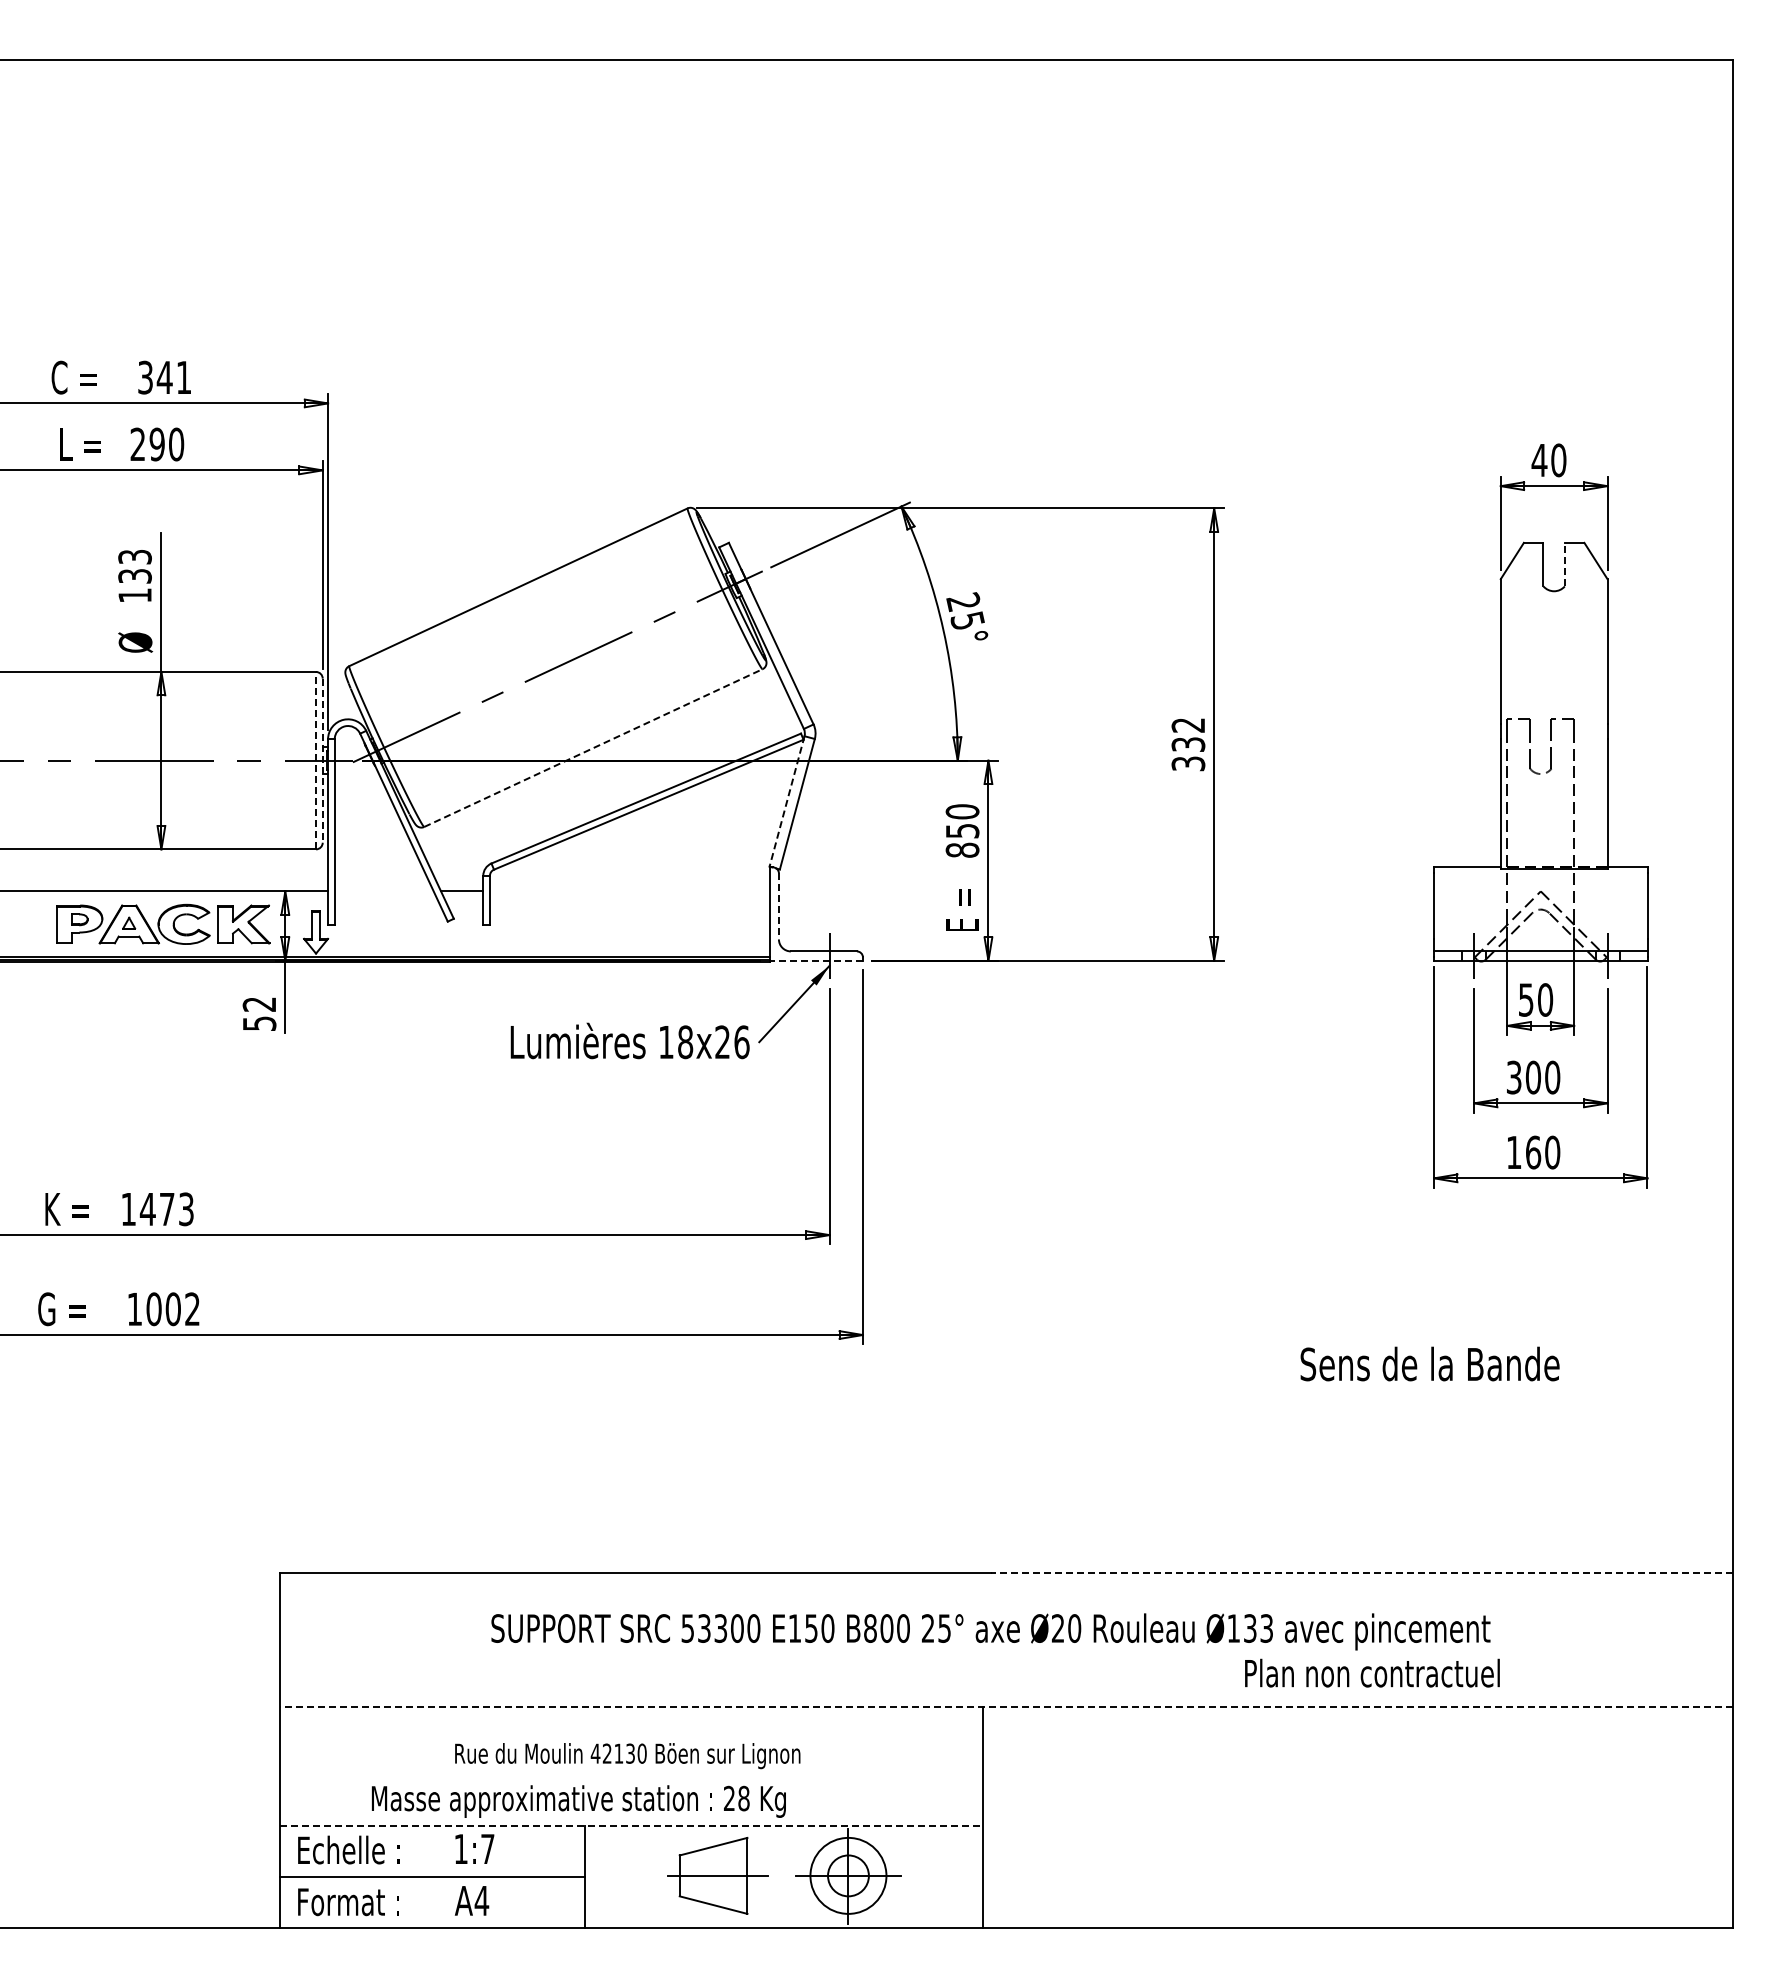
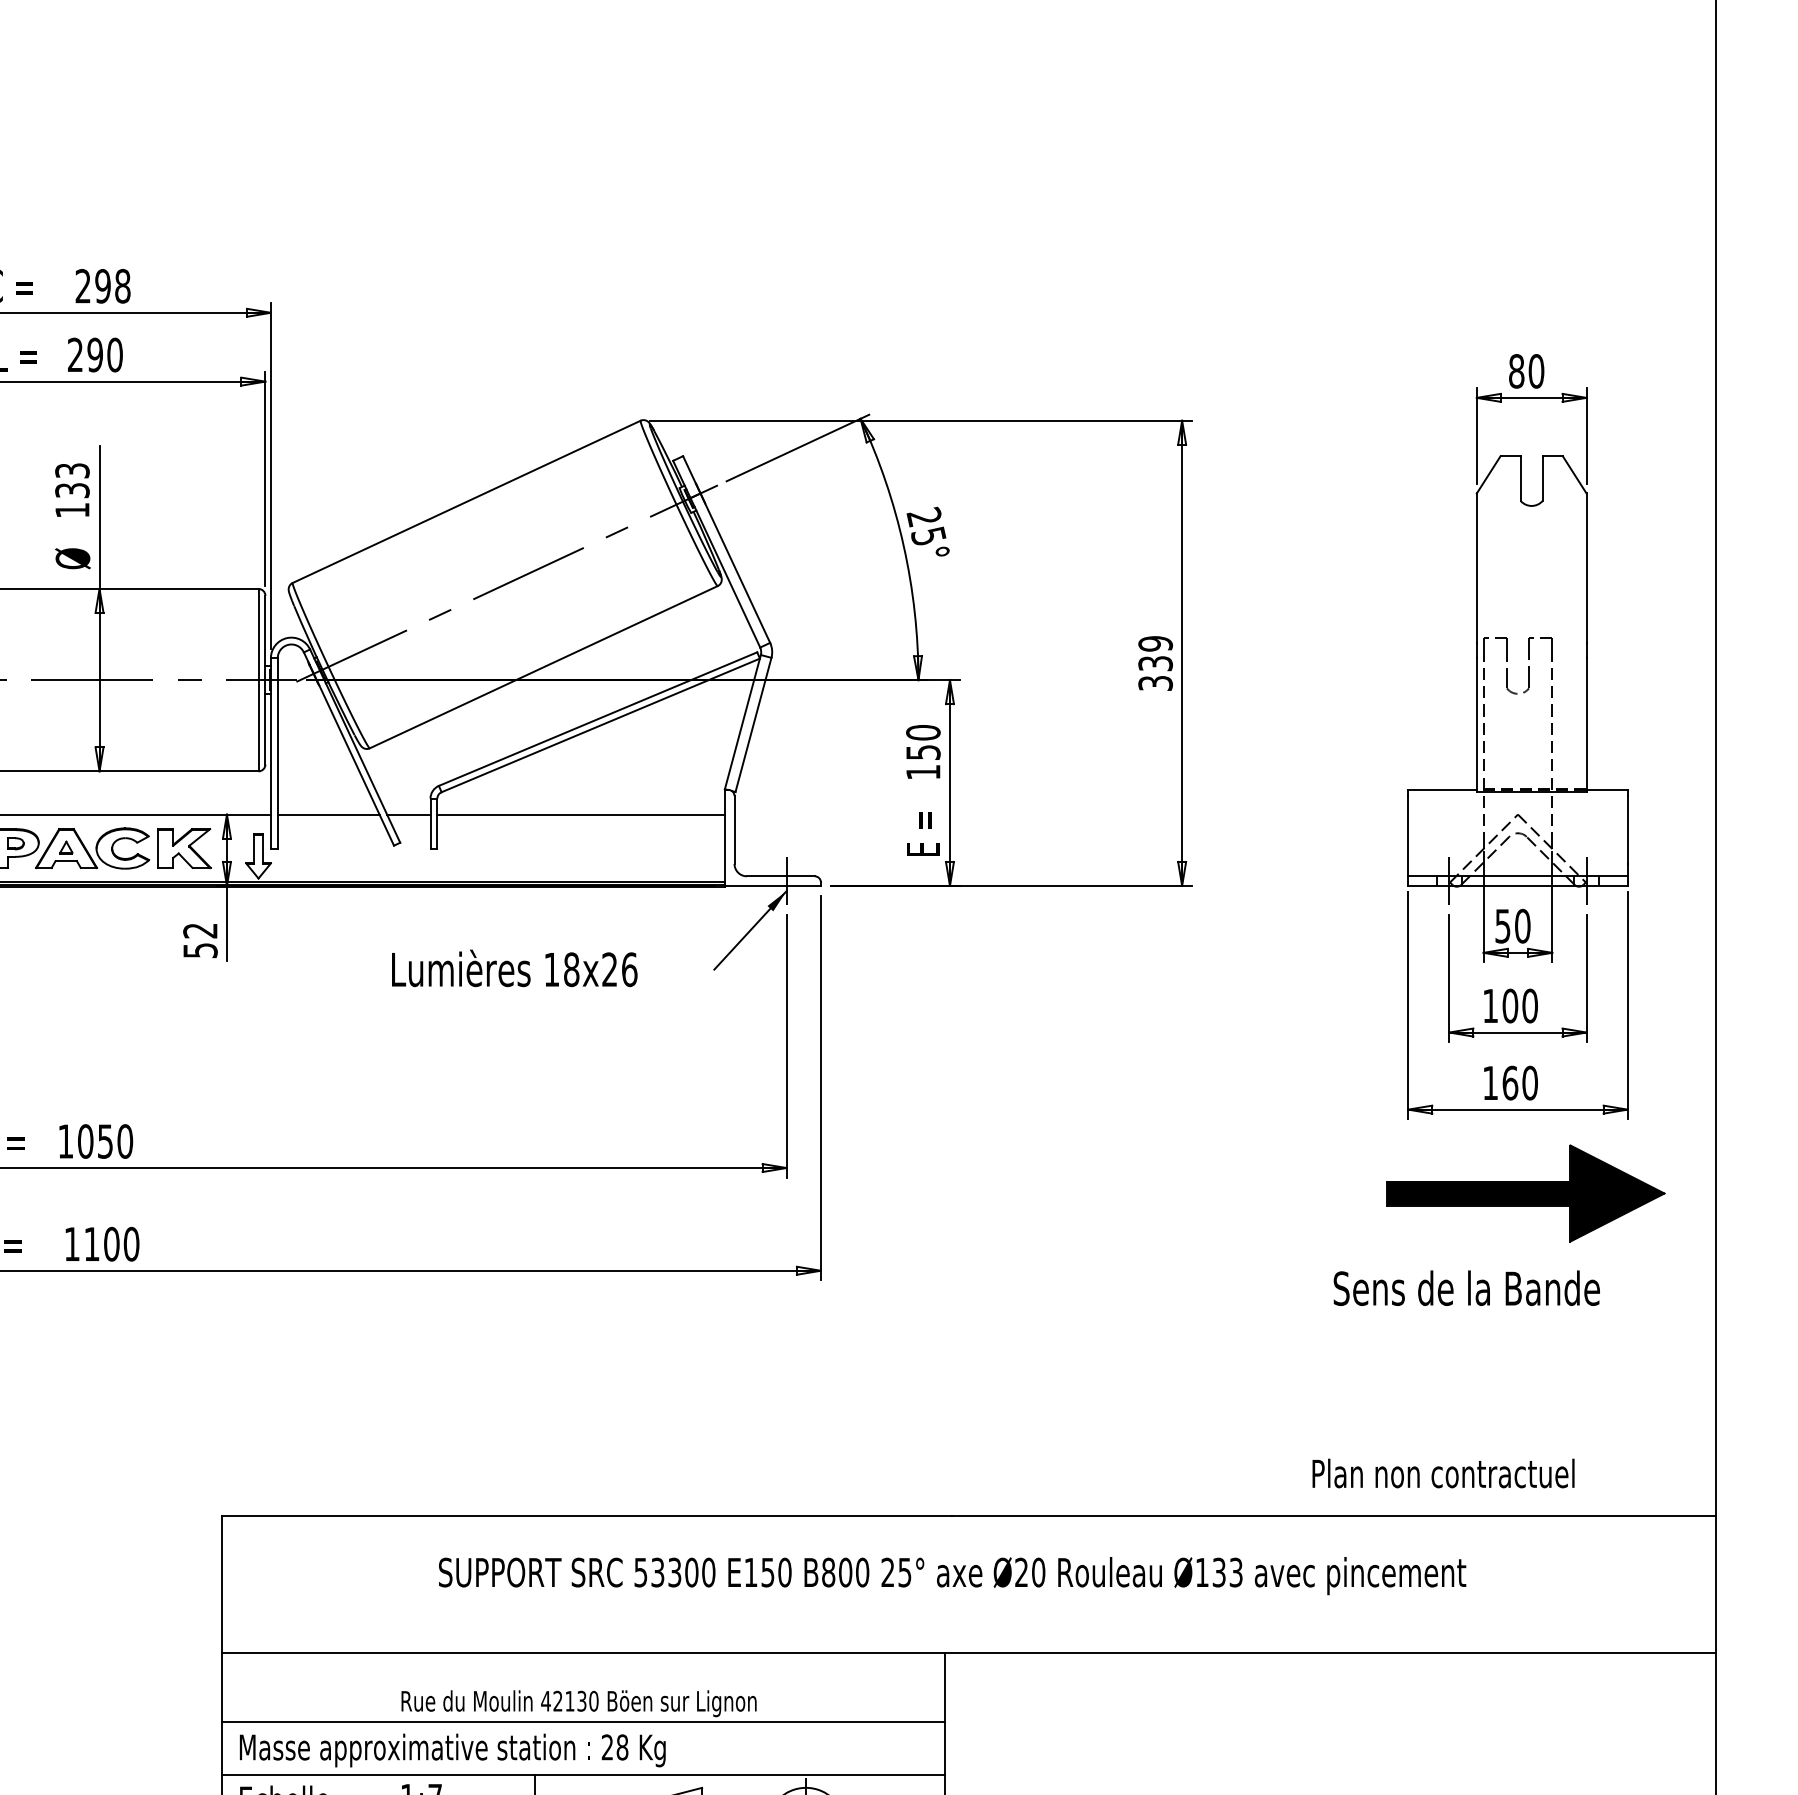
text: (164, 377) -> (102, 286), 341 -> 298
text: (1539, 460) -> (1516, 371), 40 -> 80
line: (1564, 564) -> (1542, 478), dashed -> solid
text: (1188, 724) -> (1155, 642), 332 -> 339
line: (593, 748) -> (543, 667), dashed -> solid
line: (316, 760) -> (259, 679), dashed -> solid
line: (322, 761) -> (265, 681), dashed -> solid
line: (787, 801) -> (743, 722), dashed -> solid
text: (962, 849) -> (923, 771), 850 -> 150
line: (383, 891) -> (327, 814), added
line: (629, 891) -> (580, 814), added
line: (778, 906) -> (734, 830), dashed -> solid
line: (816, 960) -> (773, 885), dashed -> solid
text: (629, 1040) -> (514, 967), moved
text: (1514, 1077) -> (1490, 1005), 300 -> 100
text: (166, 1209) -> (104, 1141), 1473 -> 1050
part: (1548, 1259) -> (1525, 1193), added
text: (173, 1309) -> (111, 1244), 1002 -> 1100
text: (1429, 1363) -> (1466, 1287), moved
line: (1361, 1573) -> (1333, 1515), dashed -> solid
text: (1372, 1672) -> (1443, 1472), moved
line: (1006, 1706) -> (968, 1652), dashed -> solid
line: (631, 1774) -> (582, 1722), added
text: (578, 1801) -> (452, 1750), moved
line: (632, 1825) -> (583, 1775), dashed -> solid

